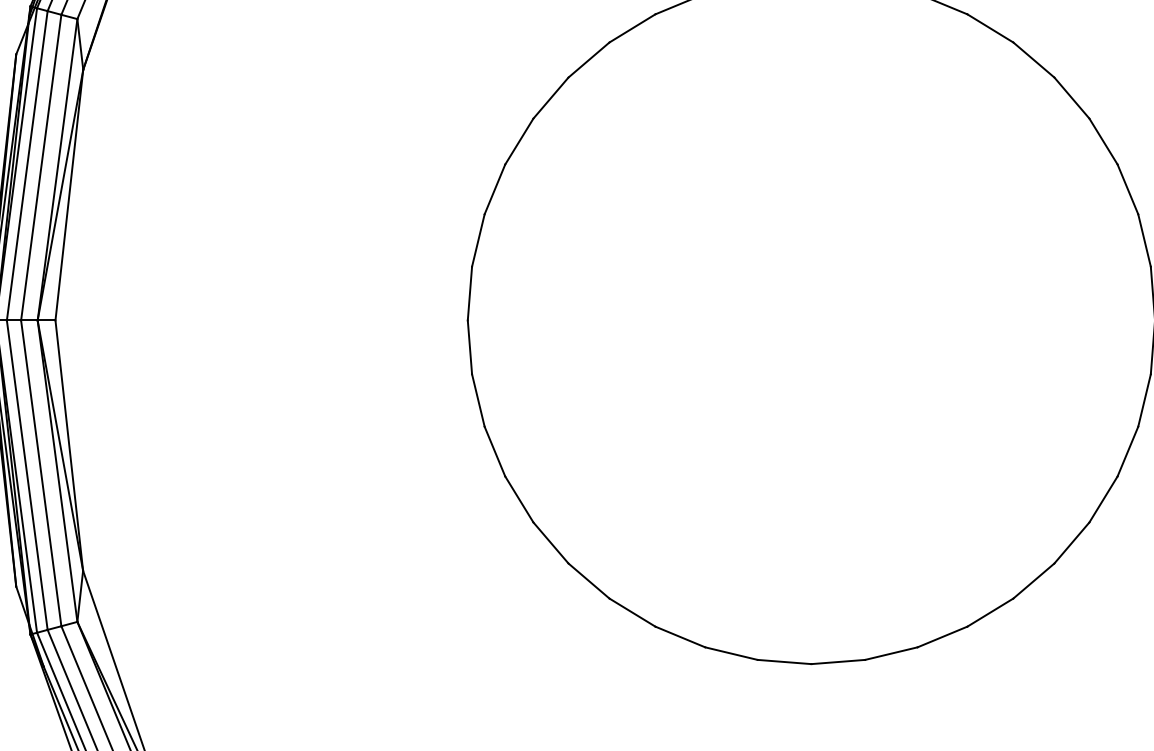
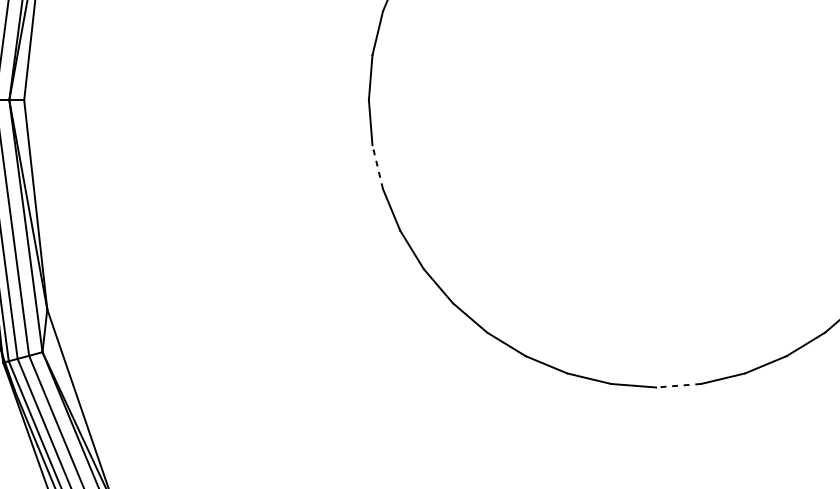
line: (478, 400) -> (377, 167), solid -> dashed
line: (838, 662) -> (678, 386), solid -> dashed

